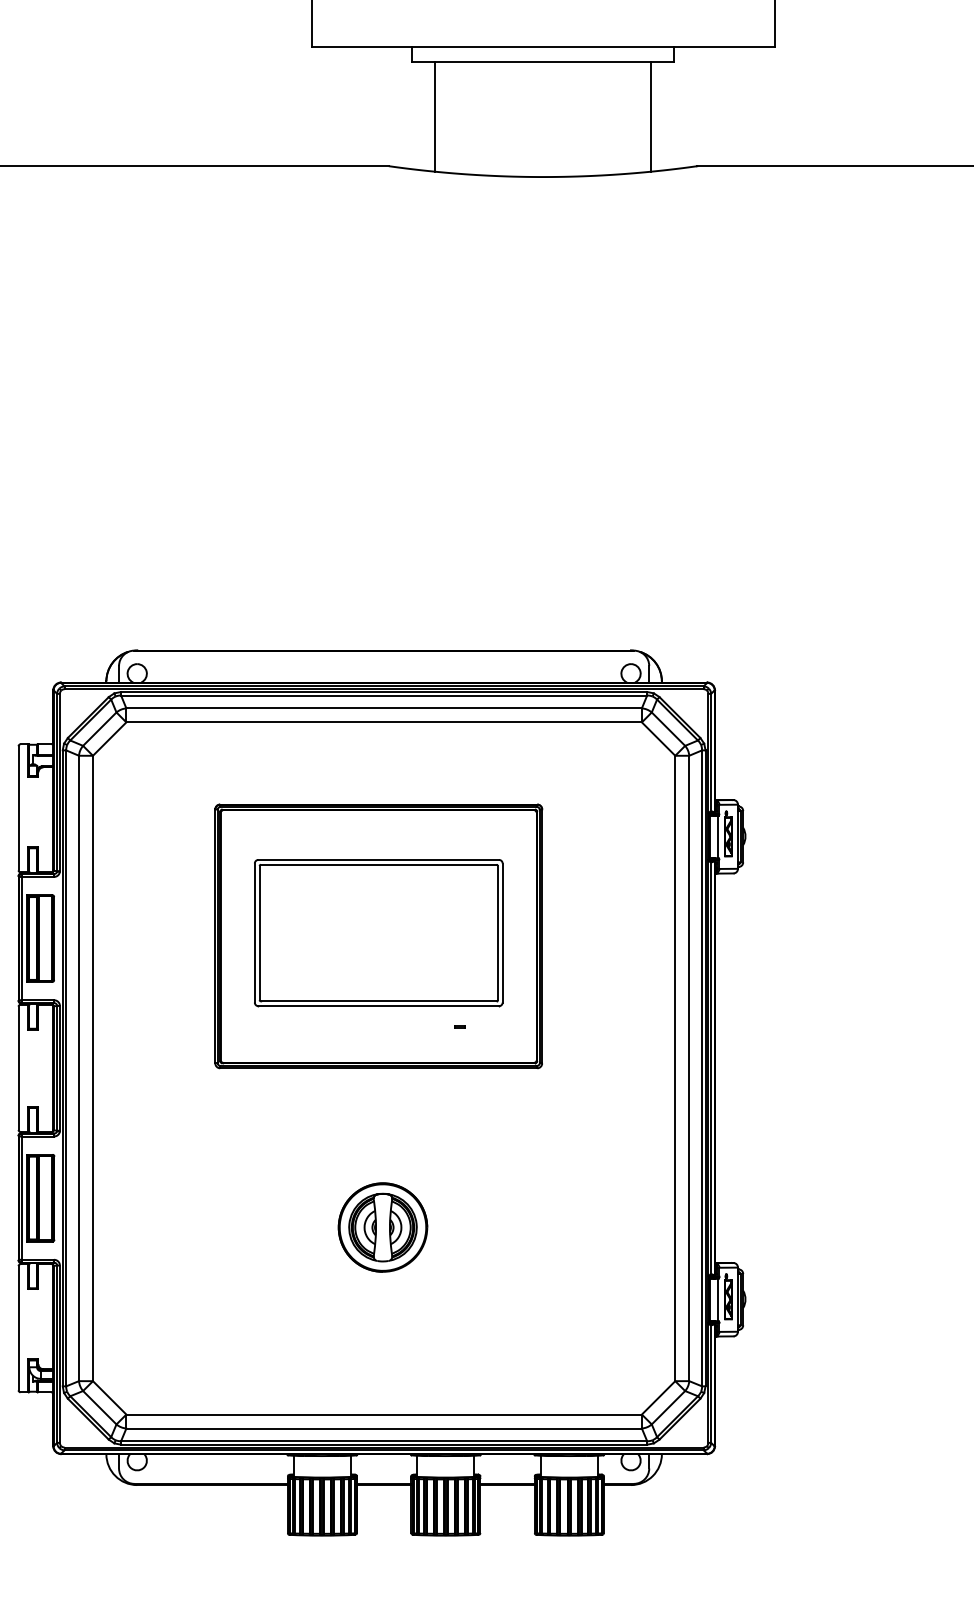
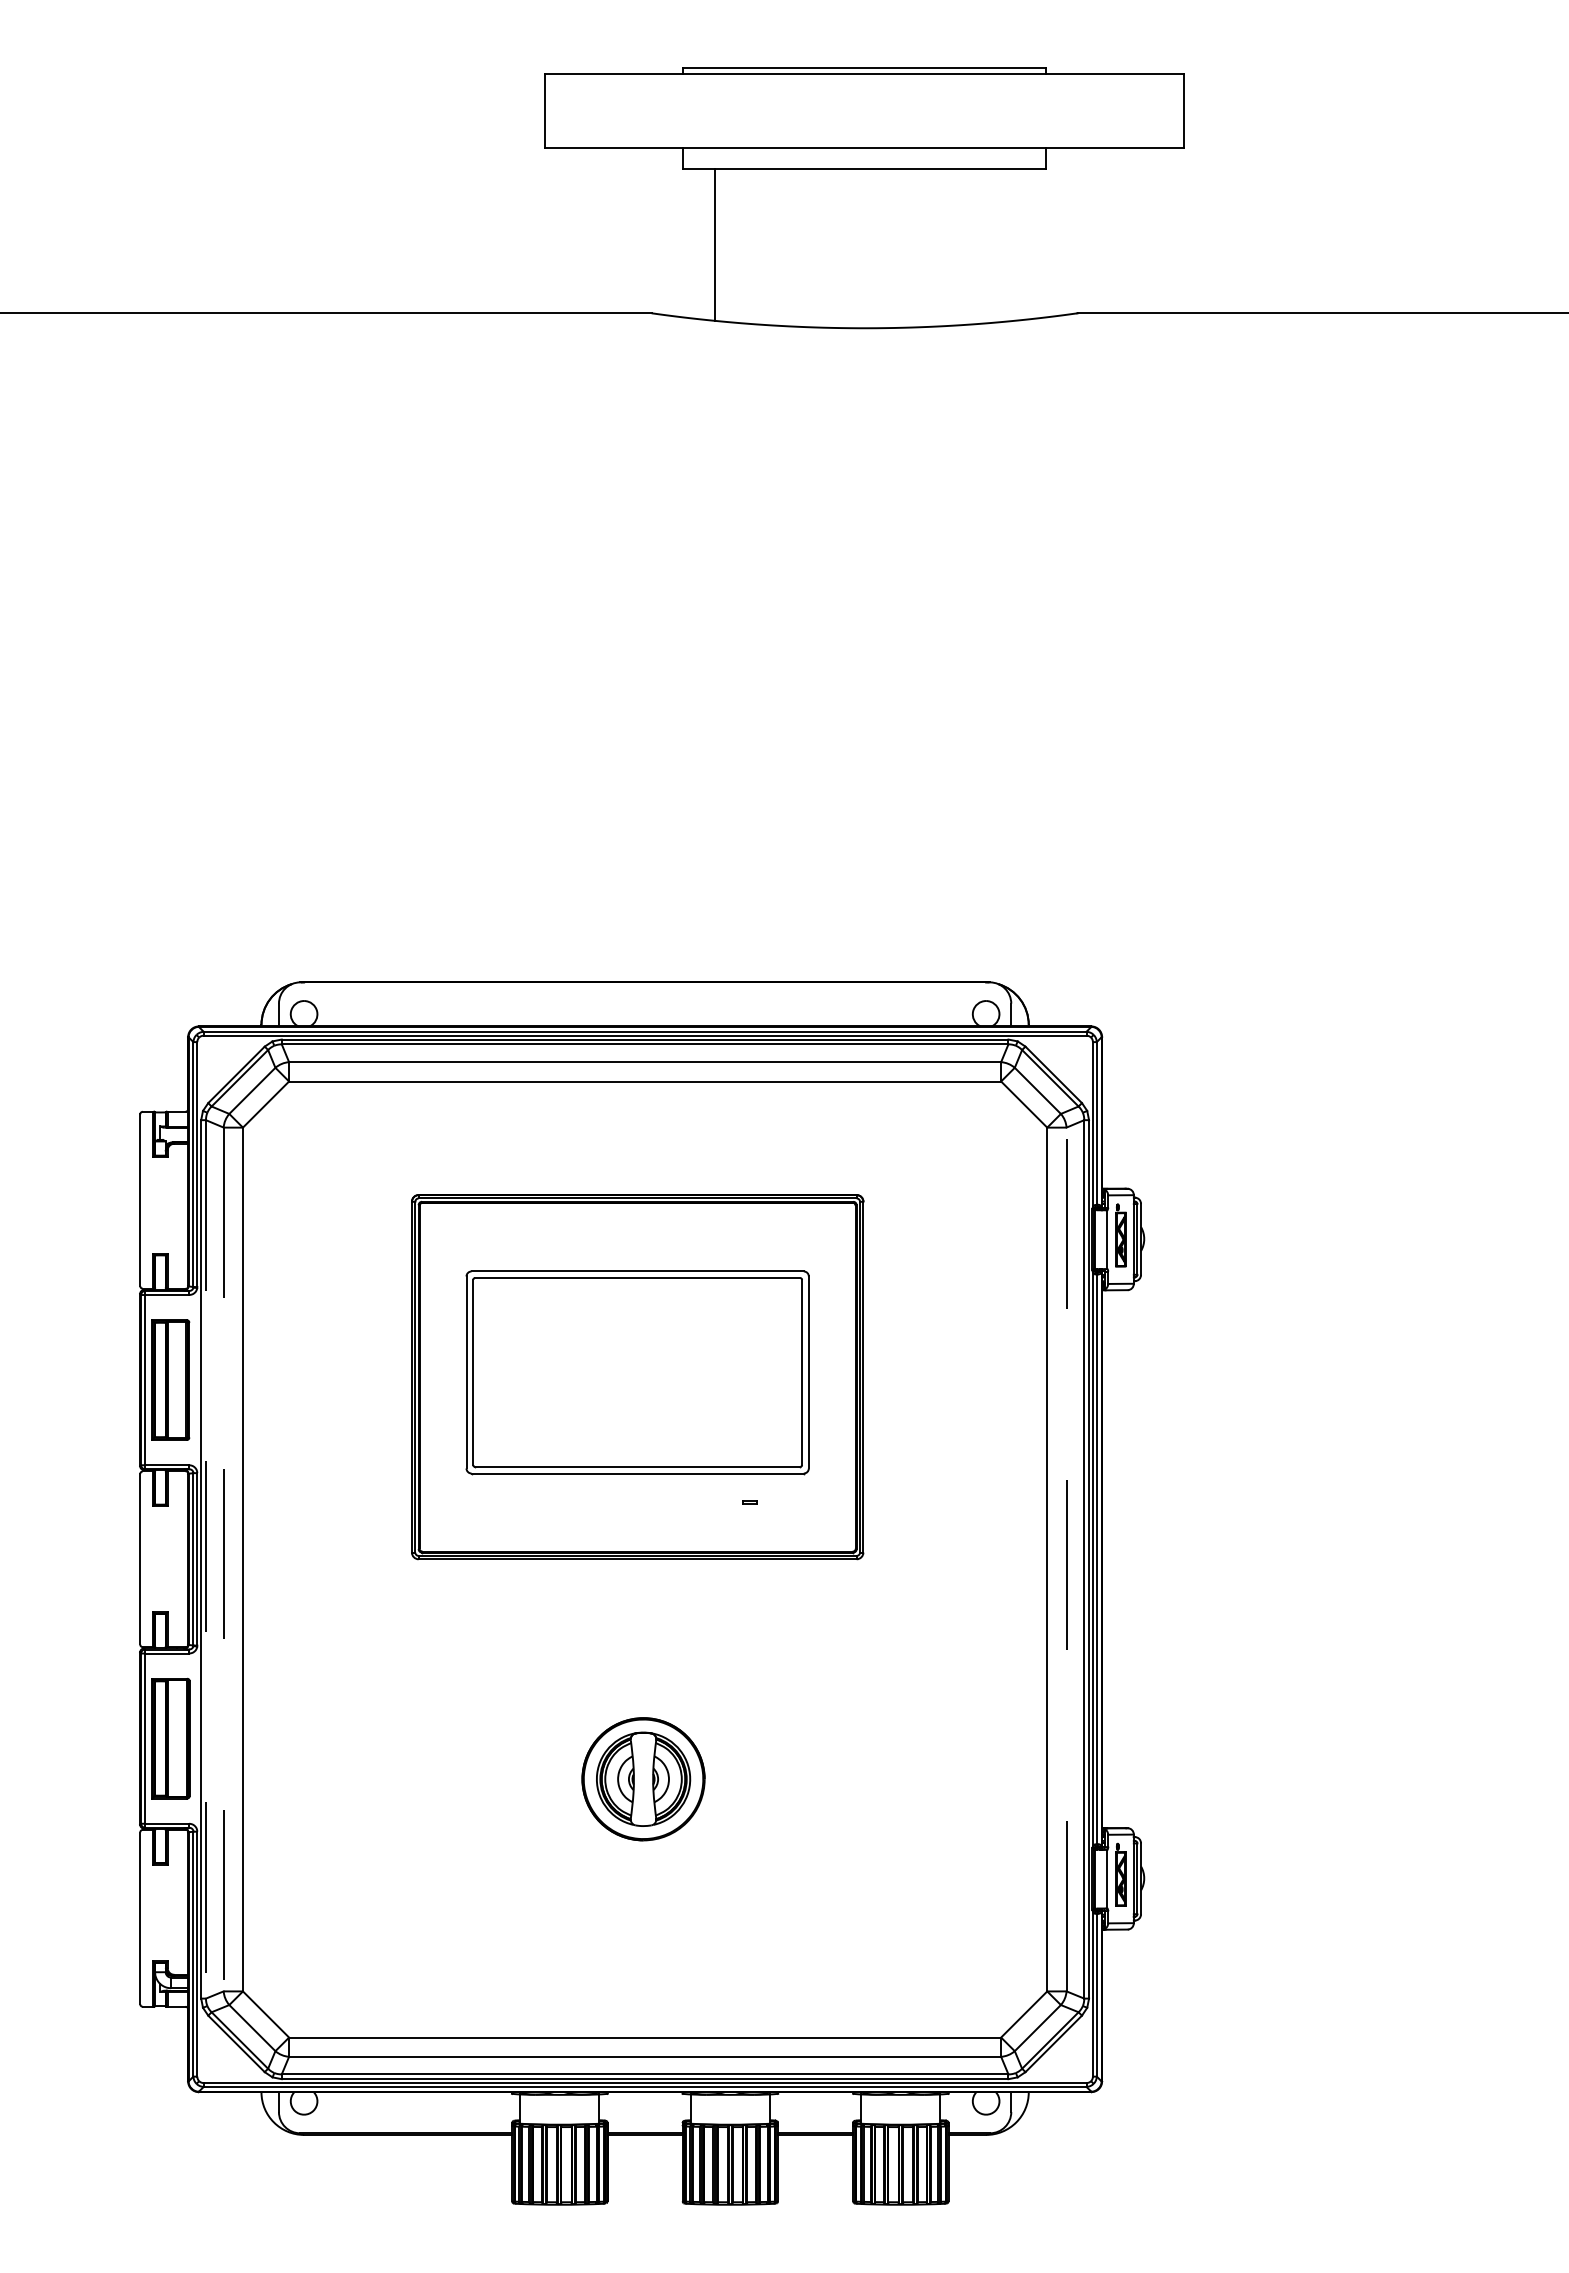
line: (650, 116) -> (1013, 244), removed
line: (65, 1068) -> (205, 1559), solid -> dashed
line: (78, 1068) -> (223, 1559), solid -> dashed
line: (689, 1068) -> (1066, 1559), solid -> dashed

